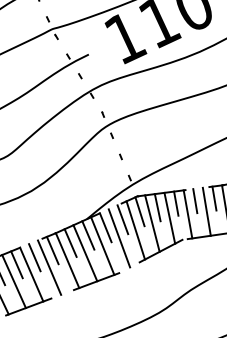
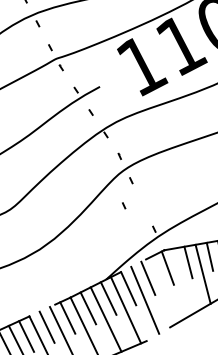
line: (120, 156) -> (123, 205), moved
line: (152, 223) -> (183, 281), removed
line: (135, 230) -> (163, 290), removed

